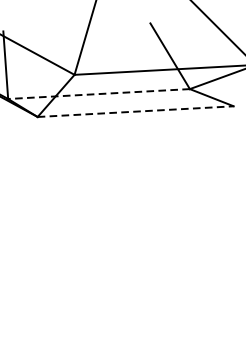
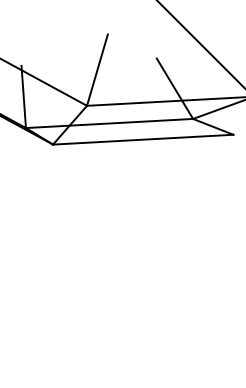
line: (99, 94) -> (109, 123), dashed -> solid
line: (135, 111) -> (143, 139), dashed -> solid

